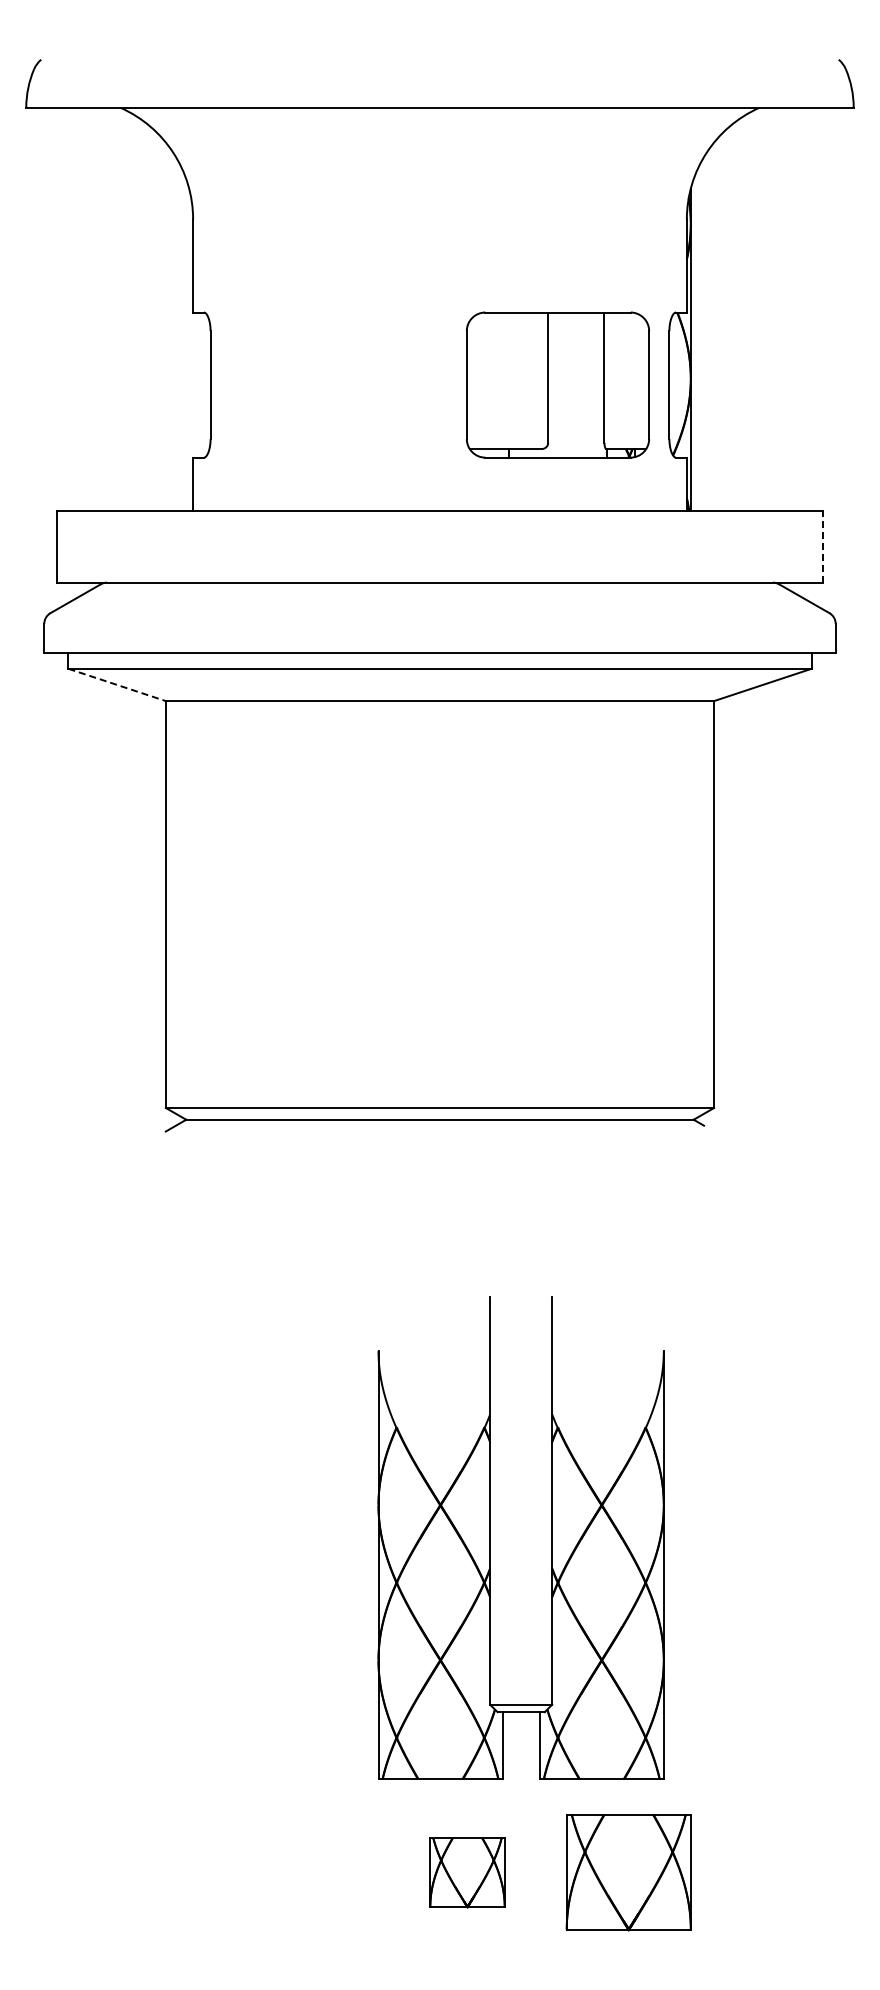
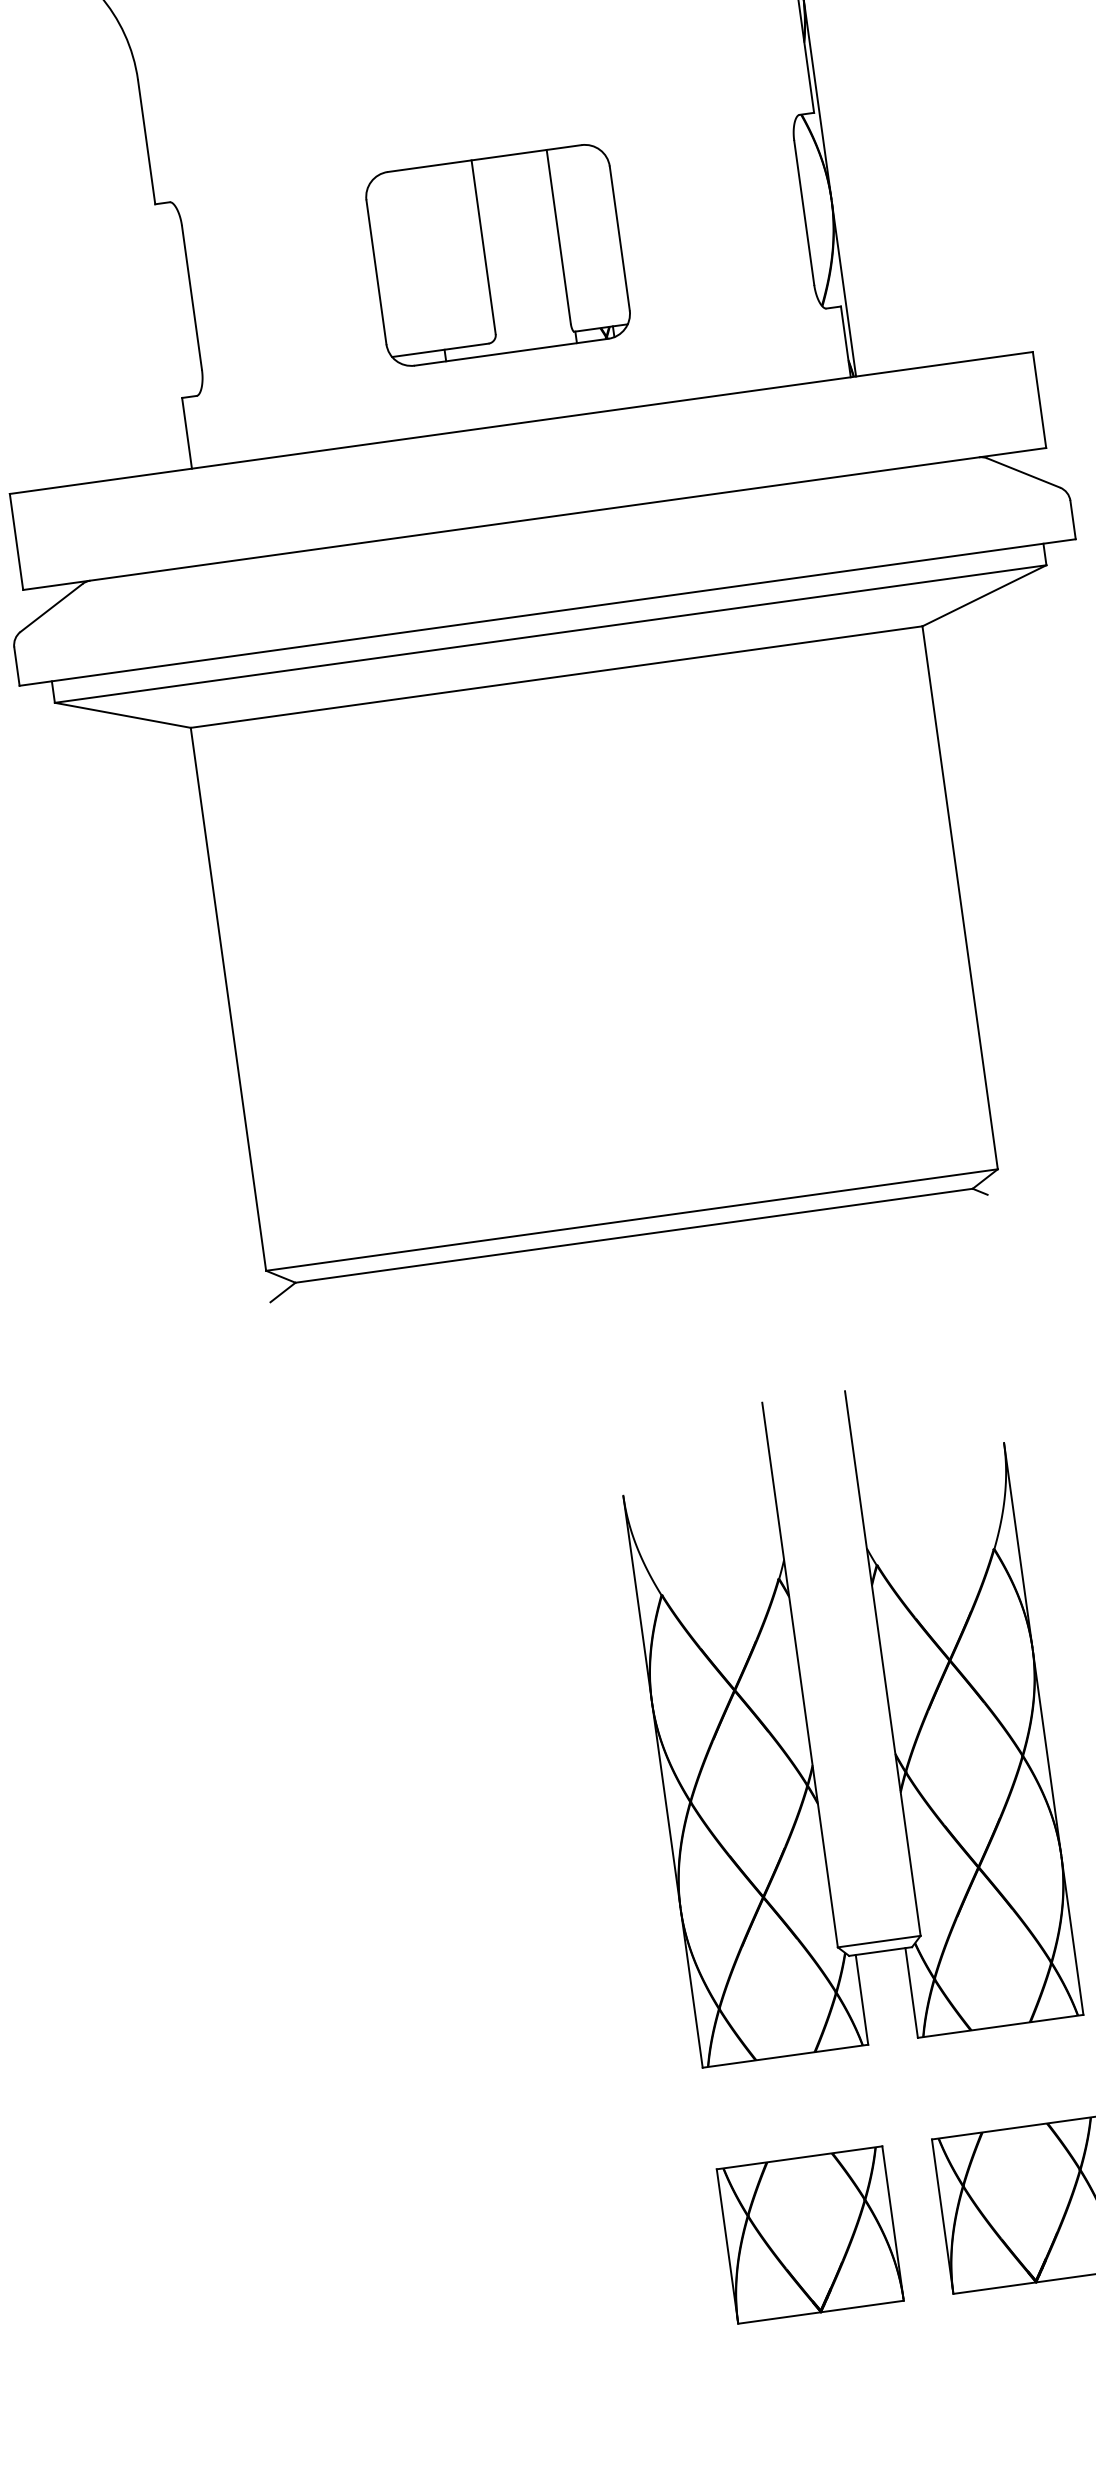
part: (557, 384) -> (497, 254), moved
line: (823, 546) -> (1039, 399), dashed -> solid
line: (117, 685) -> (123, 716), dashed -> solid
part: (490, 1537) -> (807, 1724), moved
part: (467, 1872) -> (810, 2235), size x1.67

